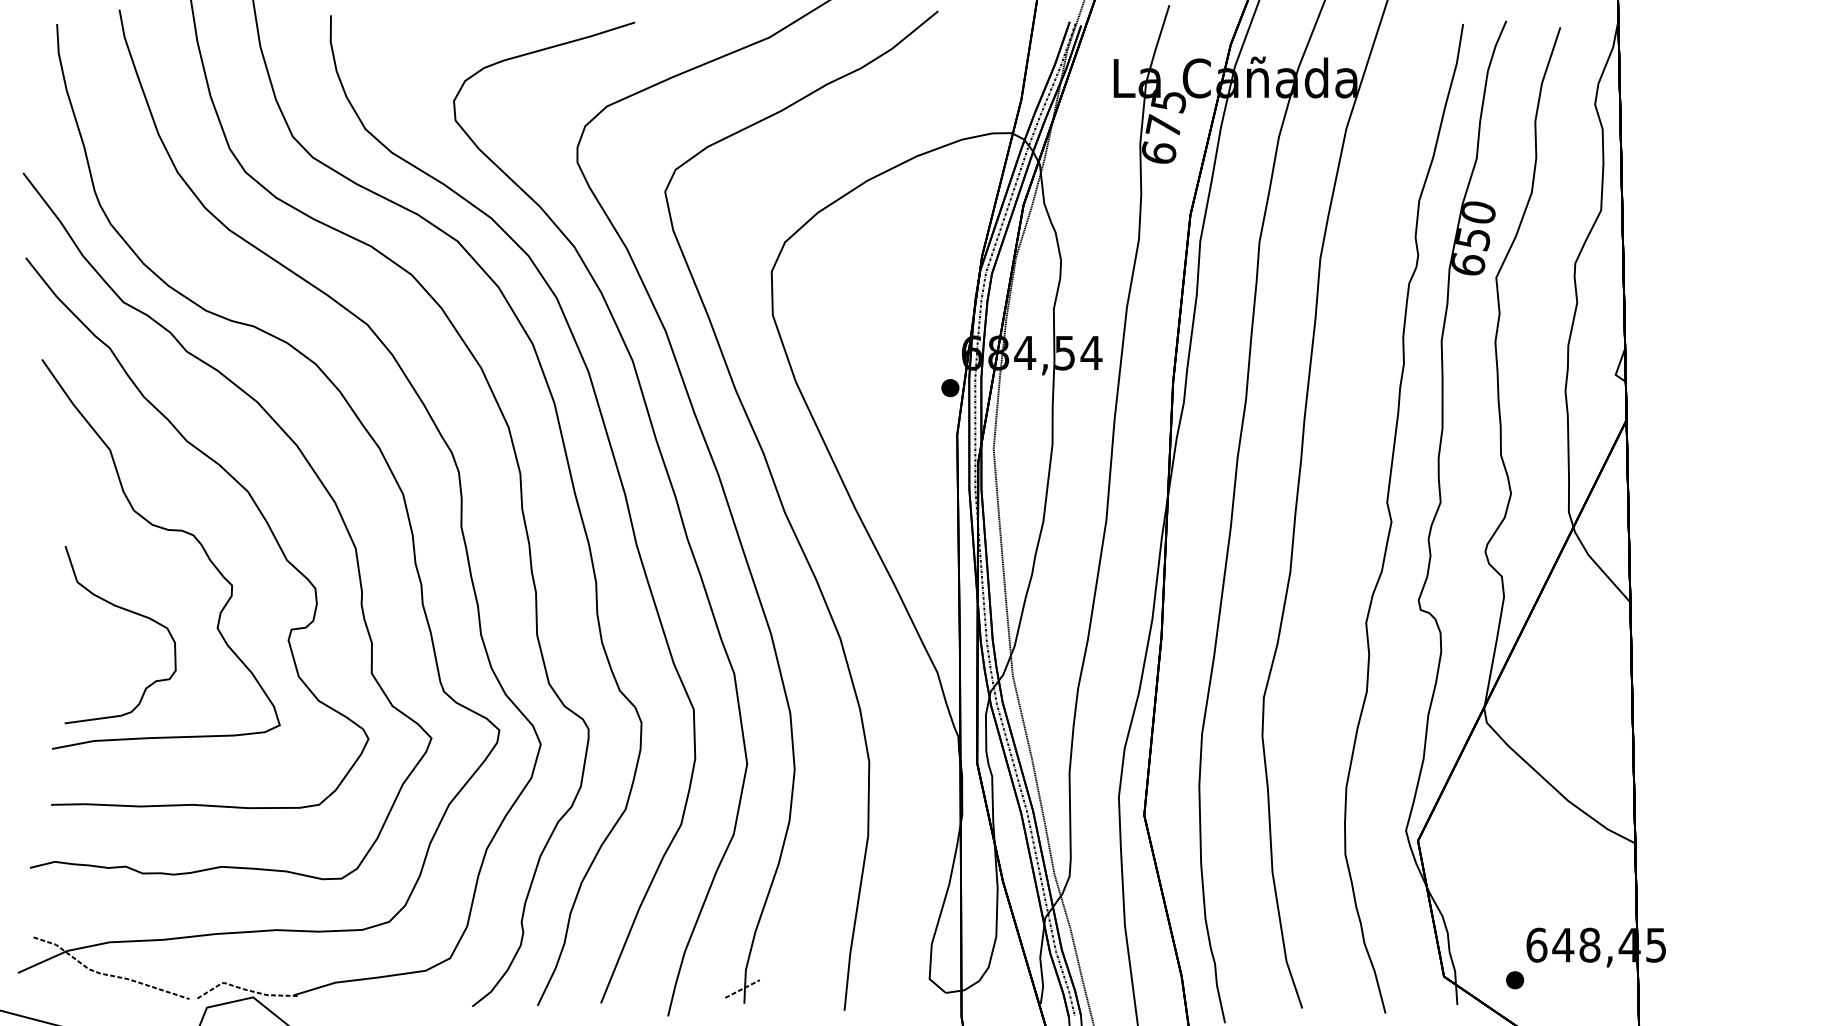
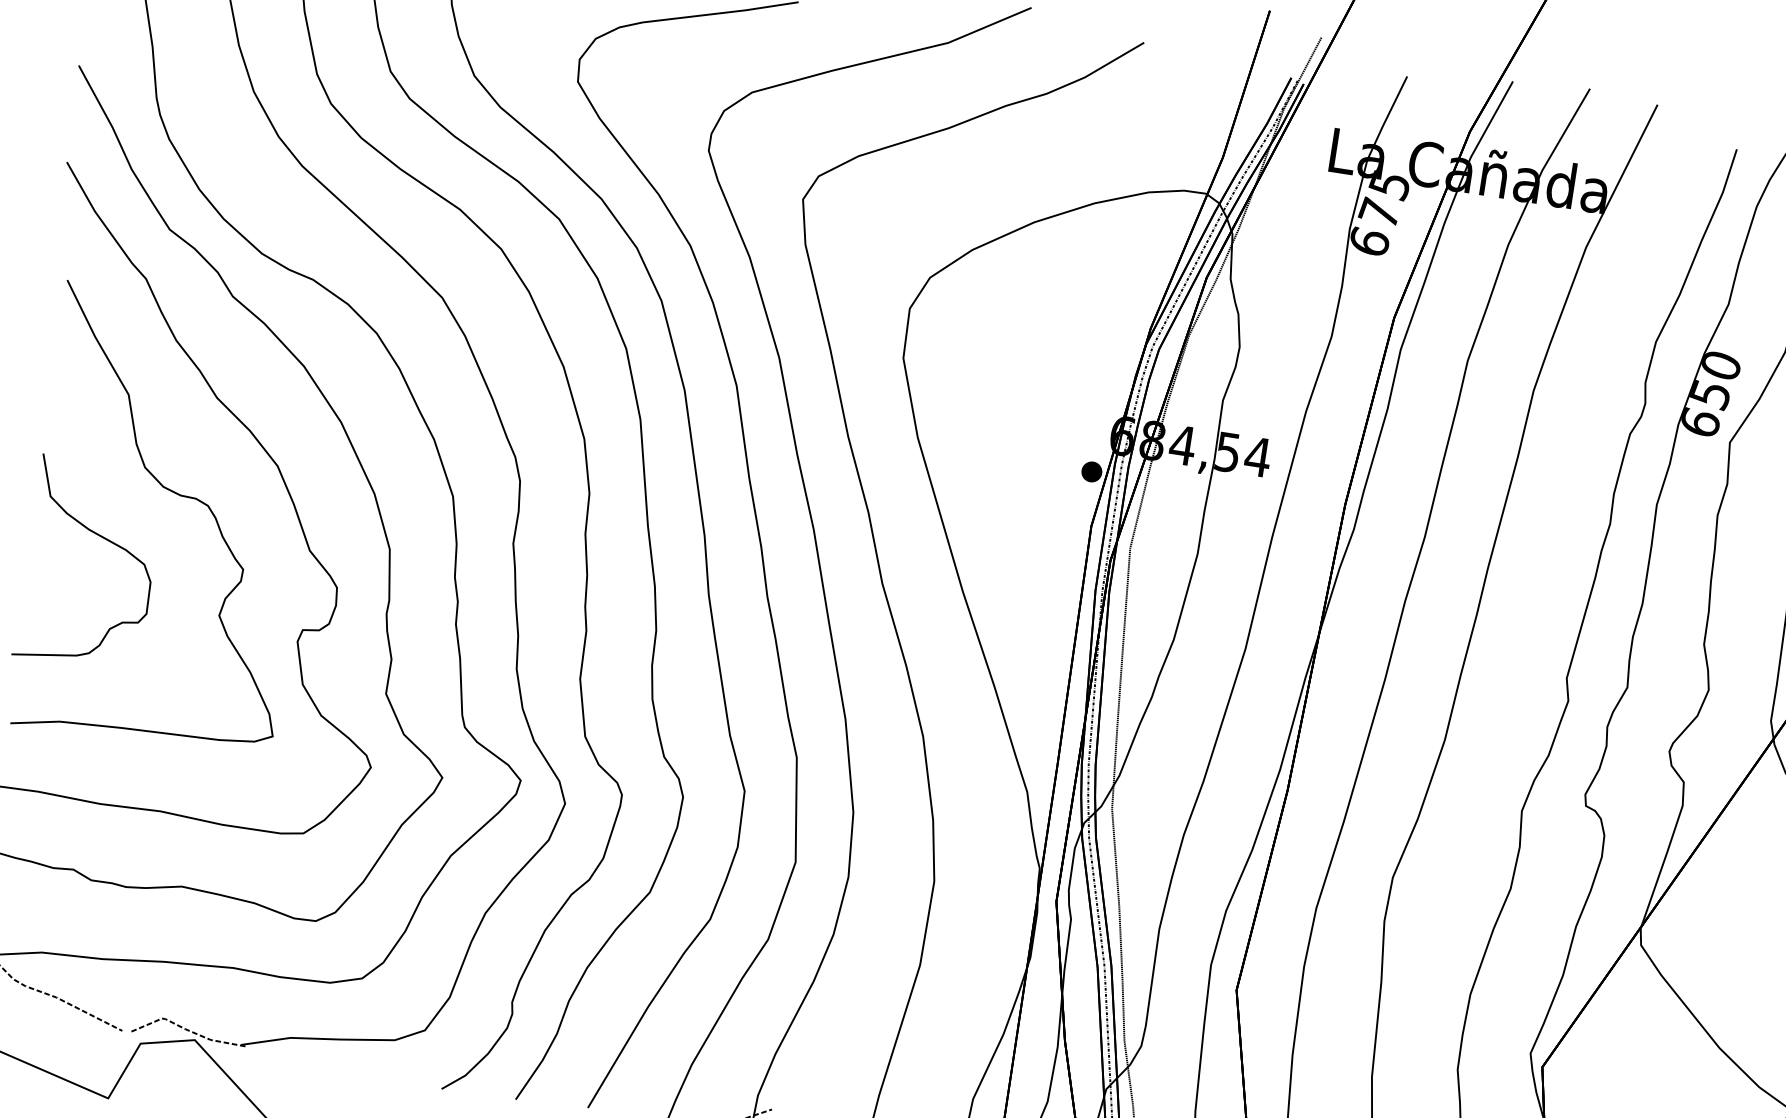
part: (127, 611) -> (102, 538), moved

